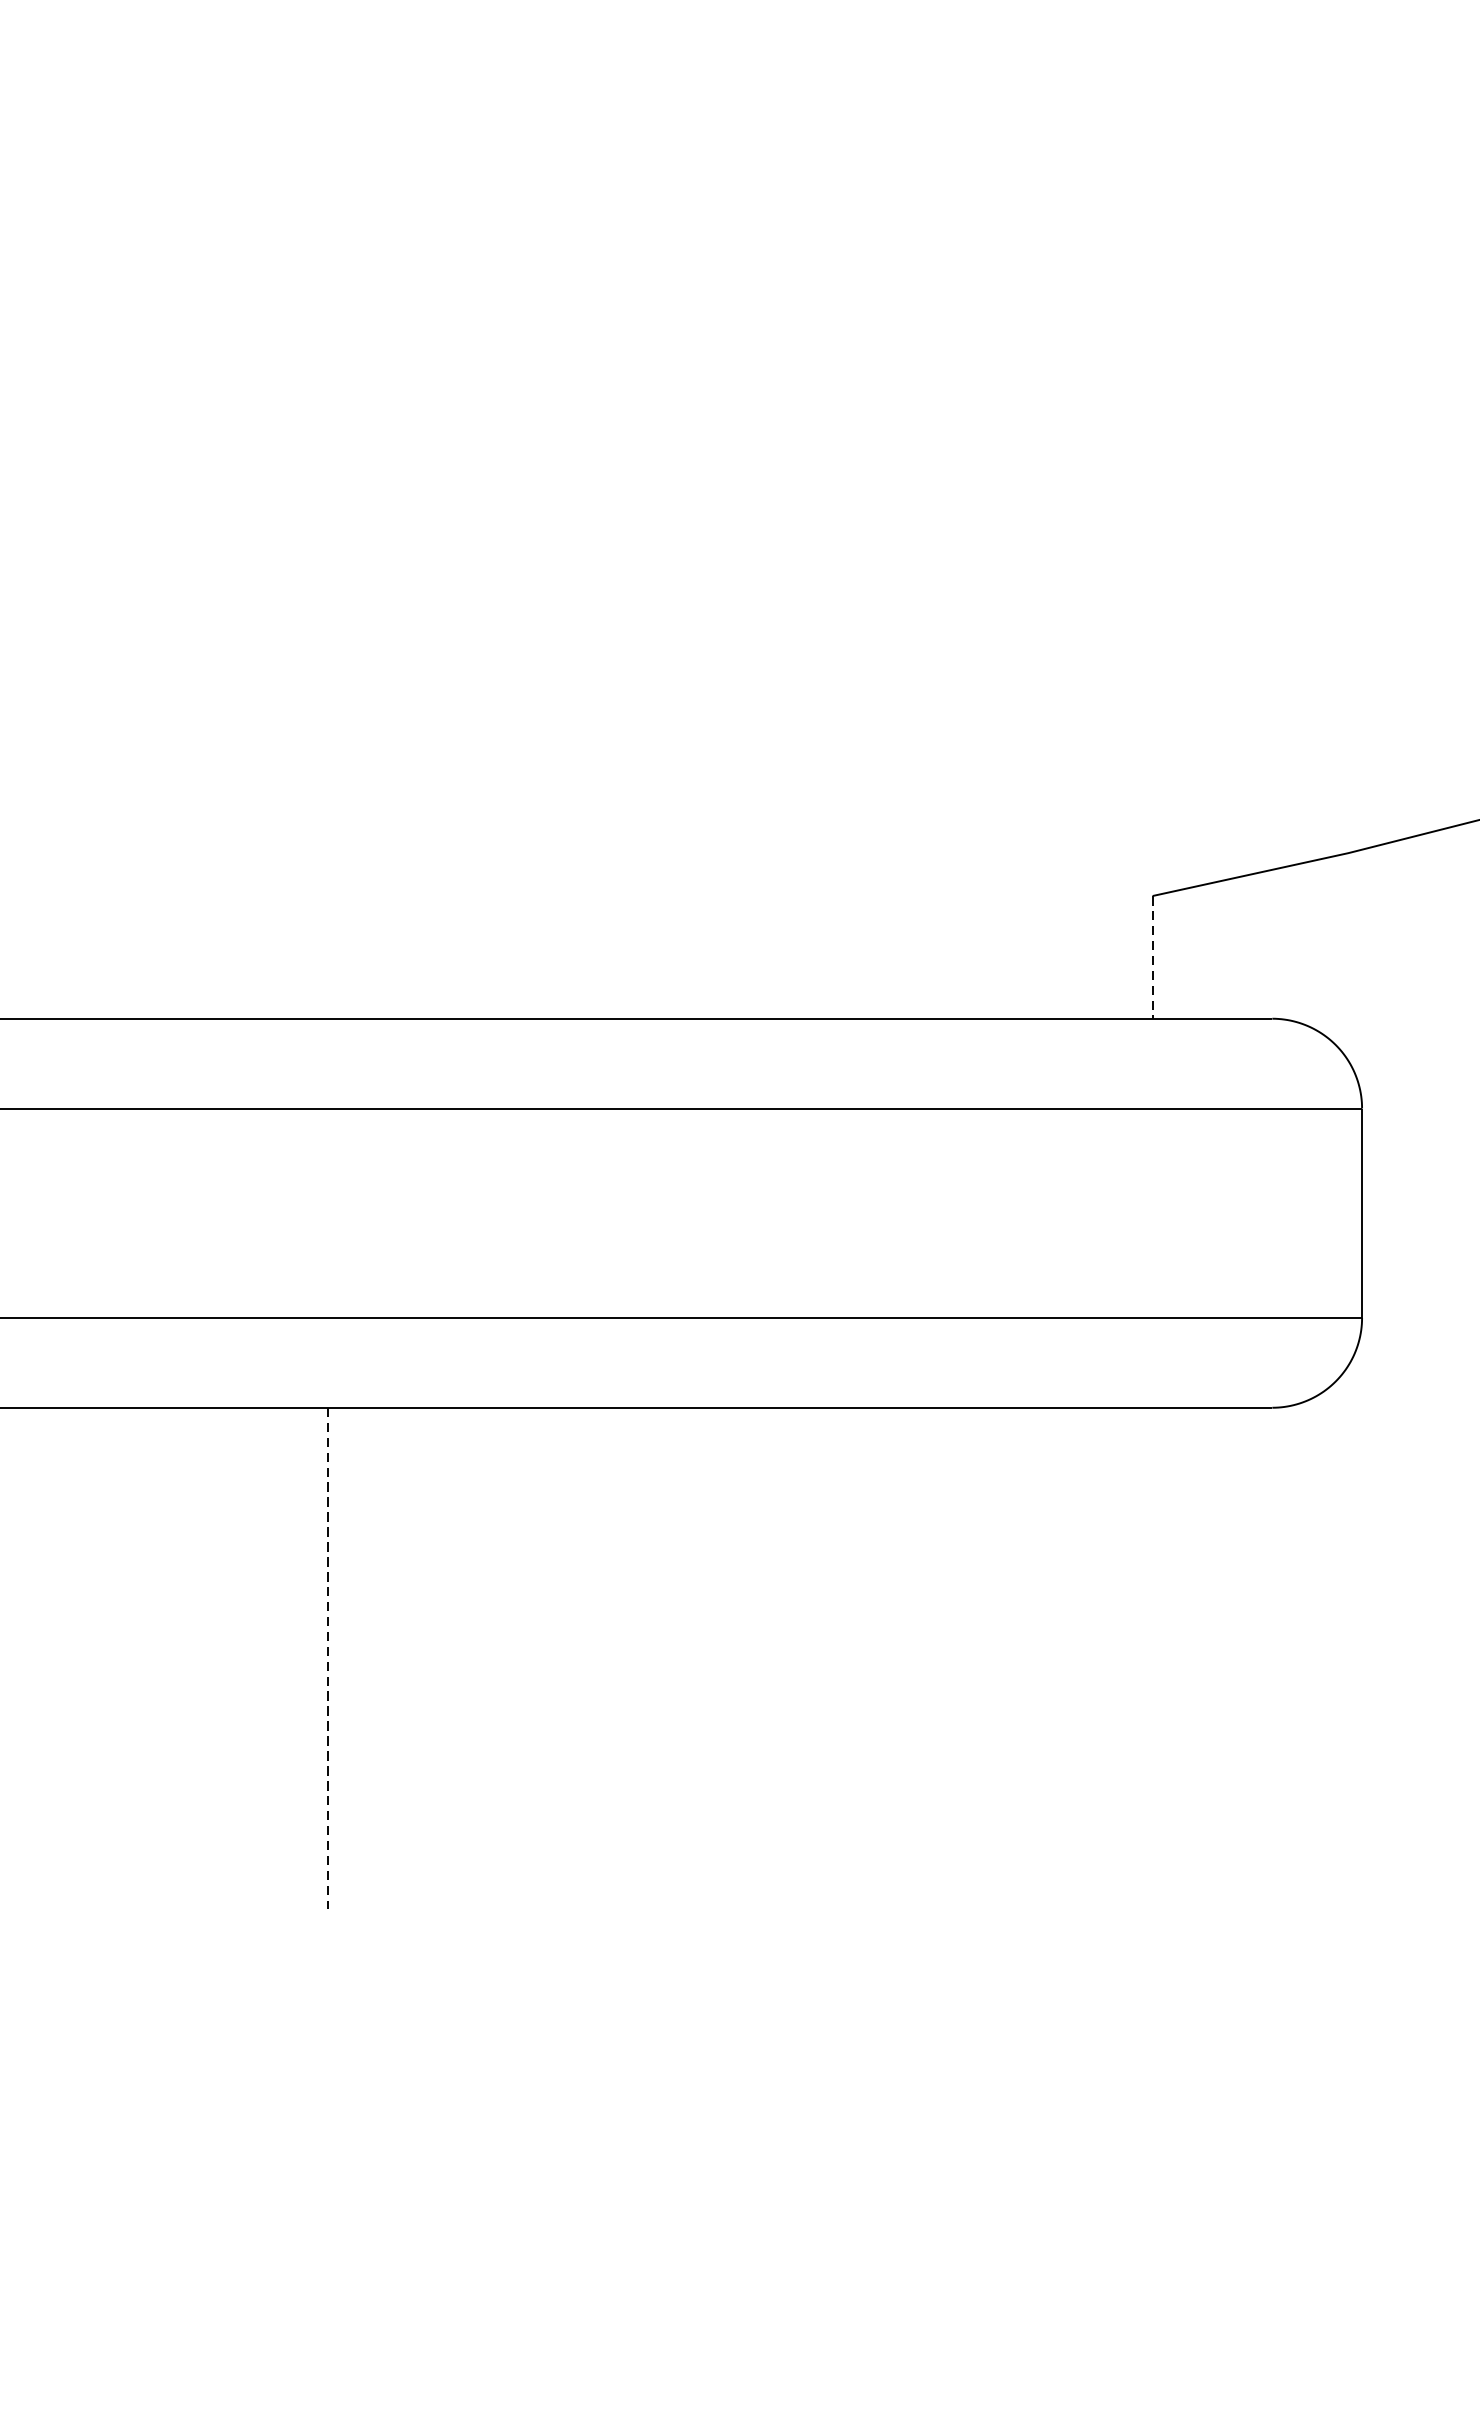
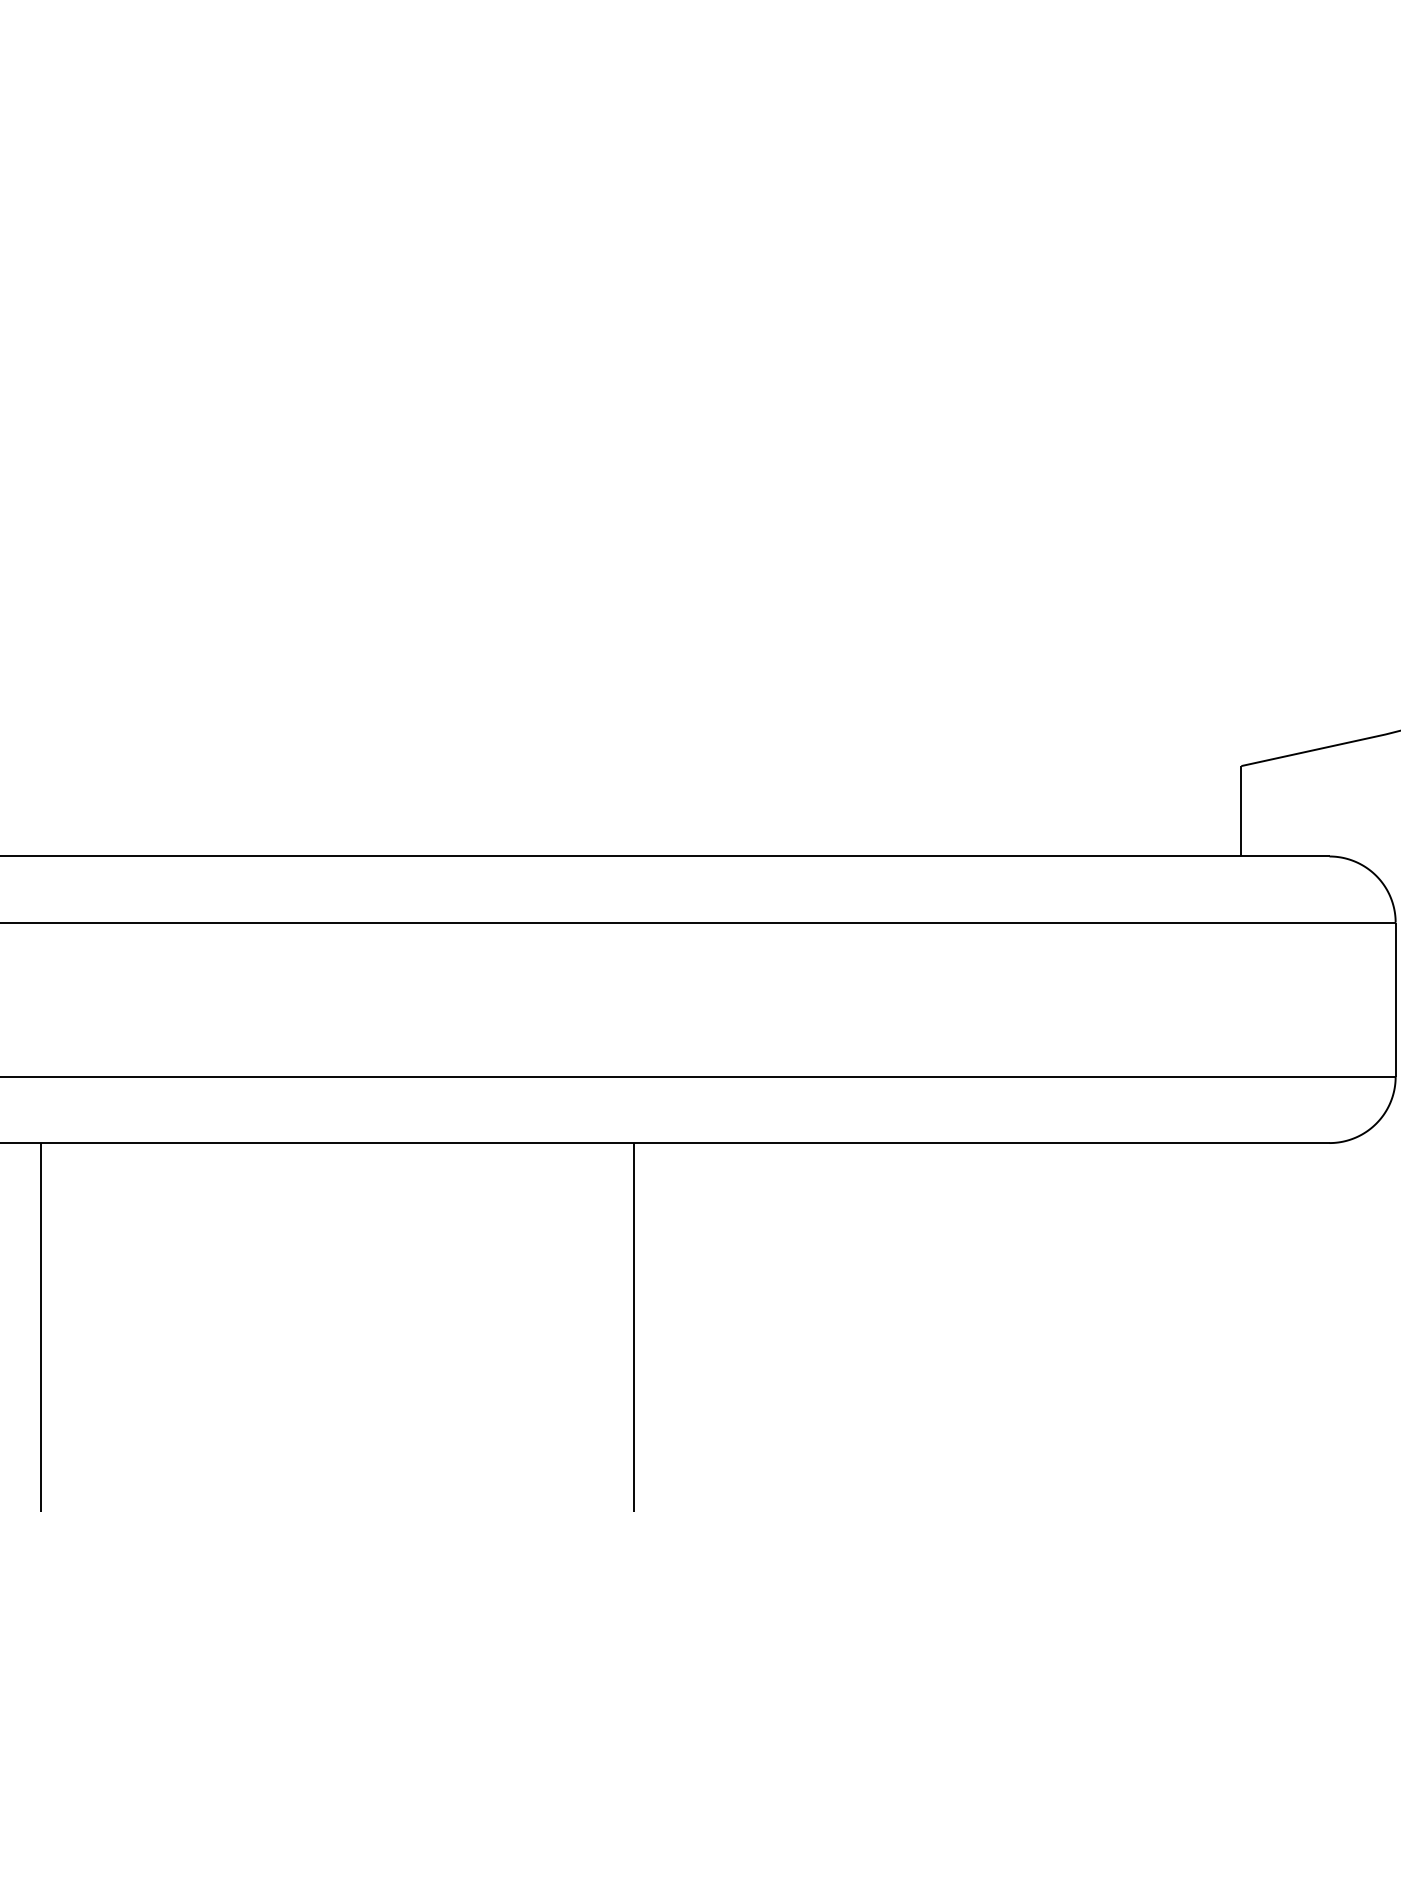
line: (1152, 957) -> (1241, 811), dashed -> solid
line: (327, 1658) -> (633, 1327), dashed -> solid

